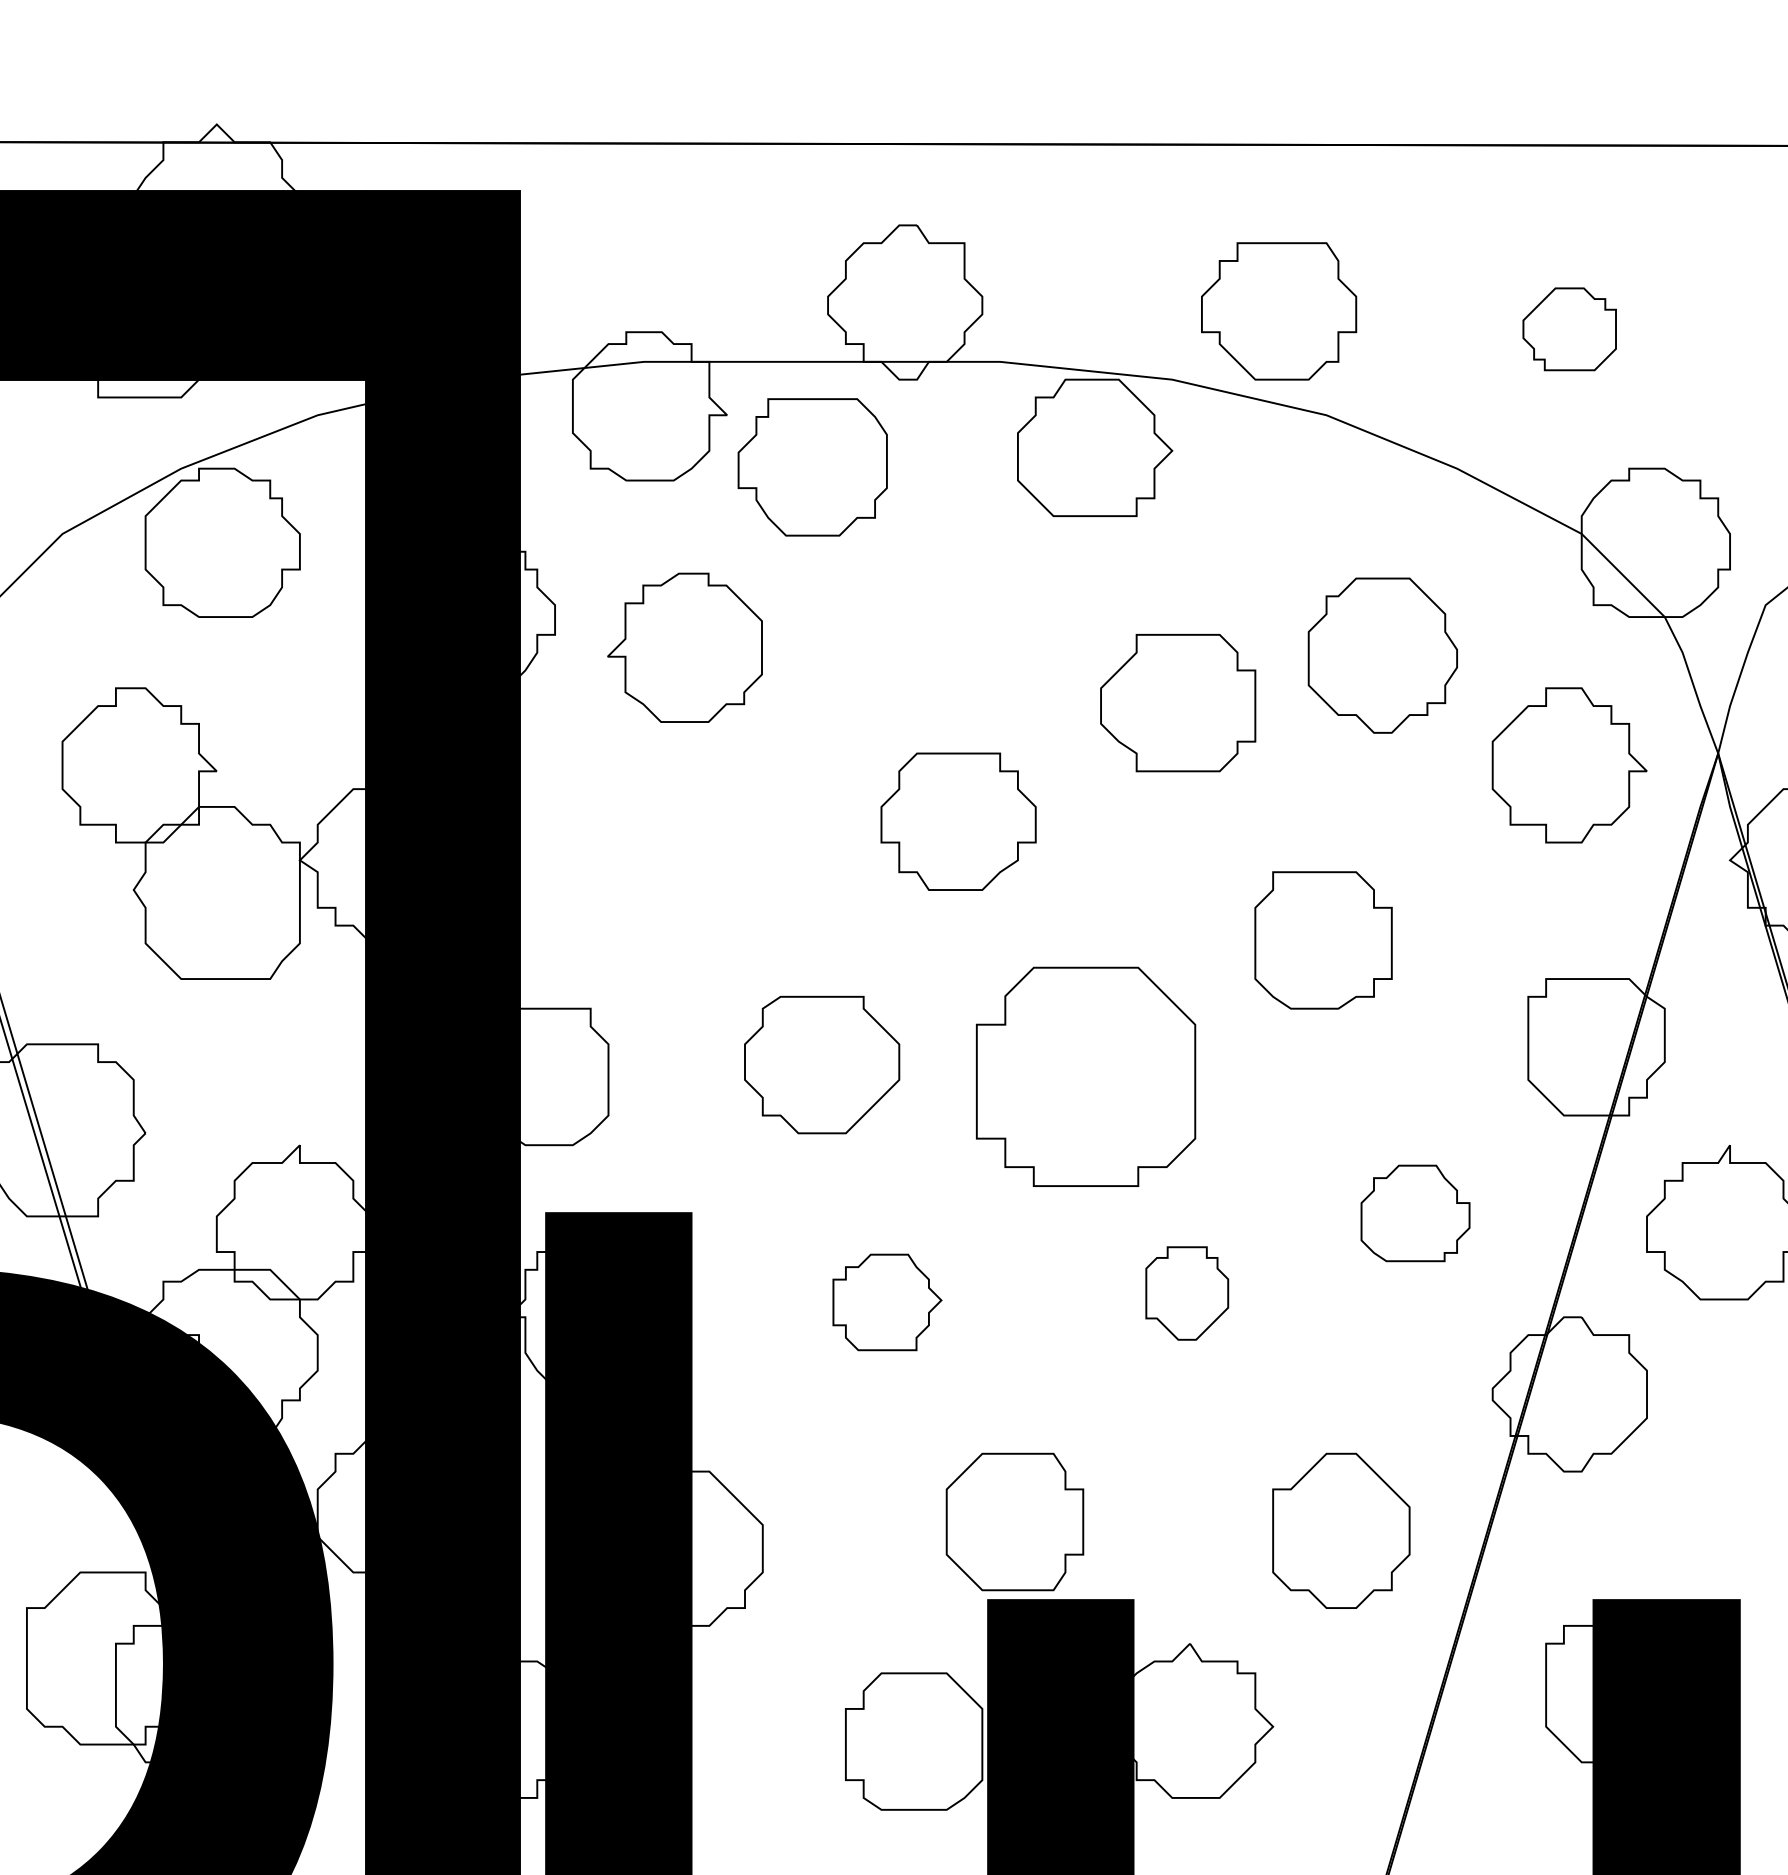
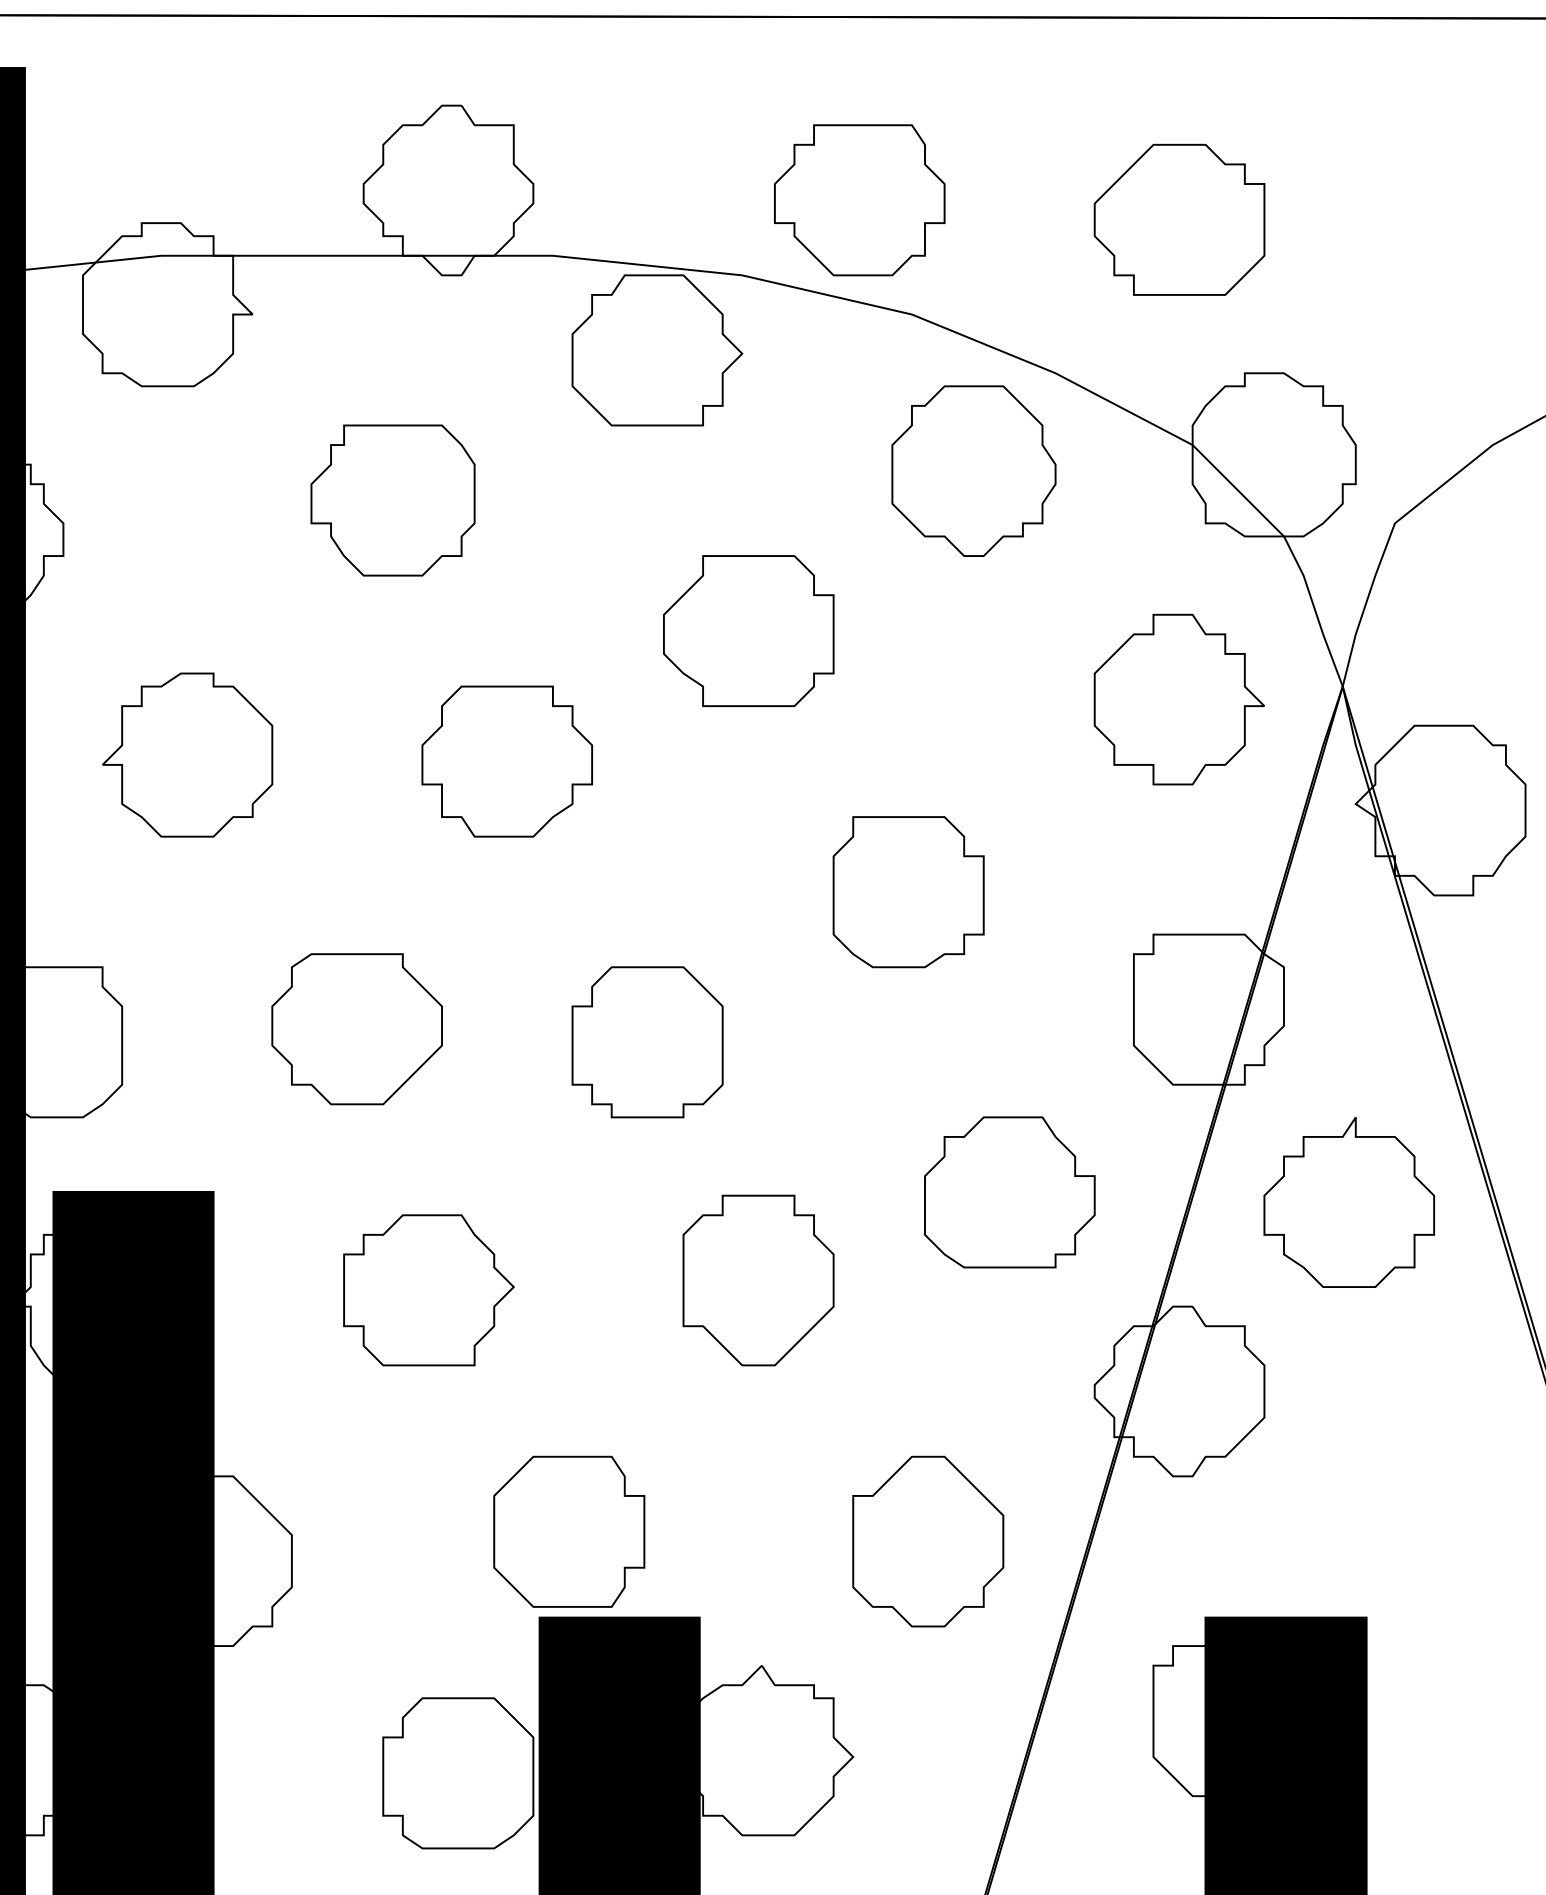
part: (1569, 329) -> (1179, 220), size x1.67
part: (812, 467) -> (392, 500), moved
part: (684, 647) -> (187, 754), moved
part: (1382, 655) -> (973, 470), moved
part: (1086, 1076) -> (647, 1041), size x0.62
part: (1415, 1213) -> (1009, 1192), size x1.43
part: (1187, 1293) -> (759, 1280), size x1.67
part: (887, 1302) -> (429, 1290), size x1.43

